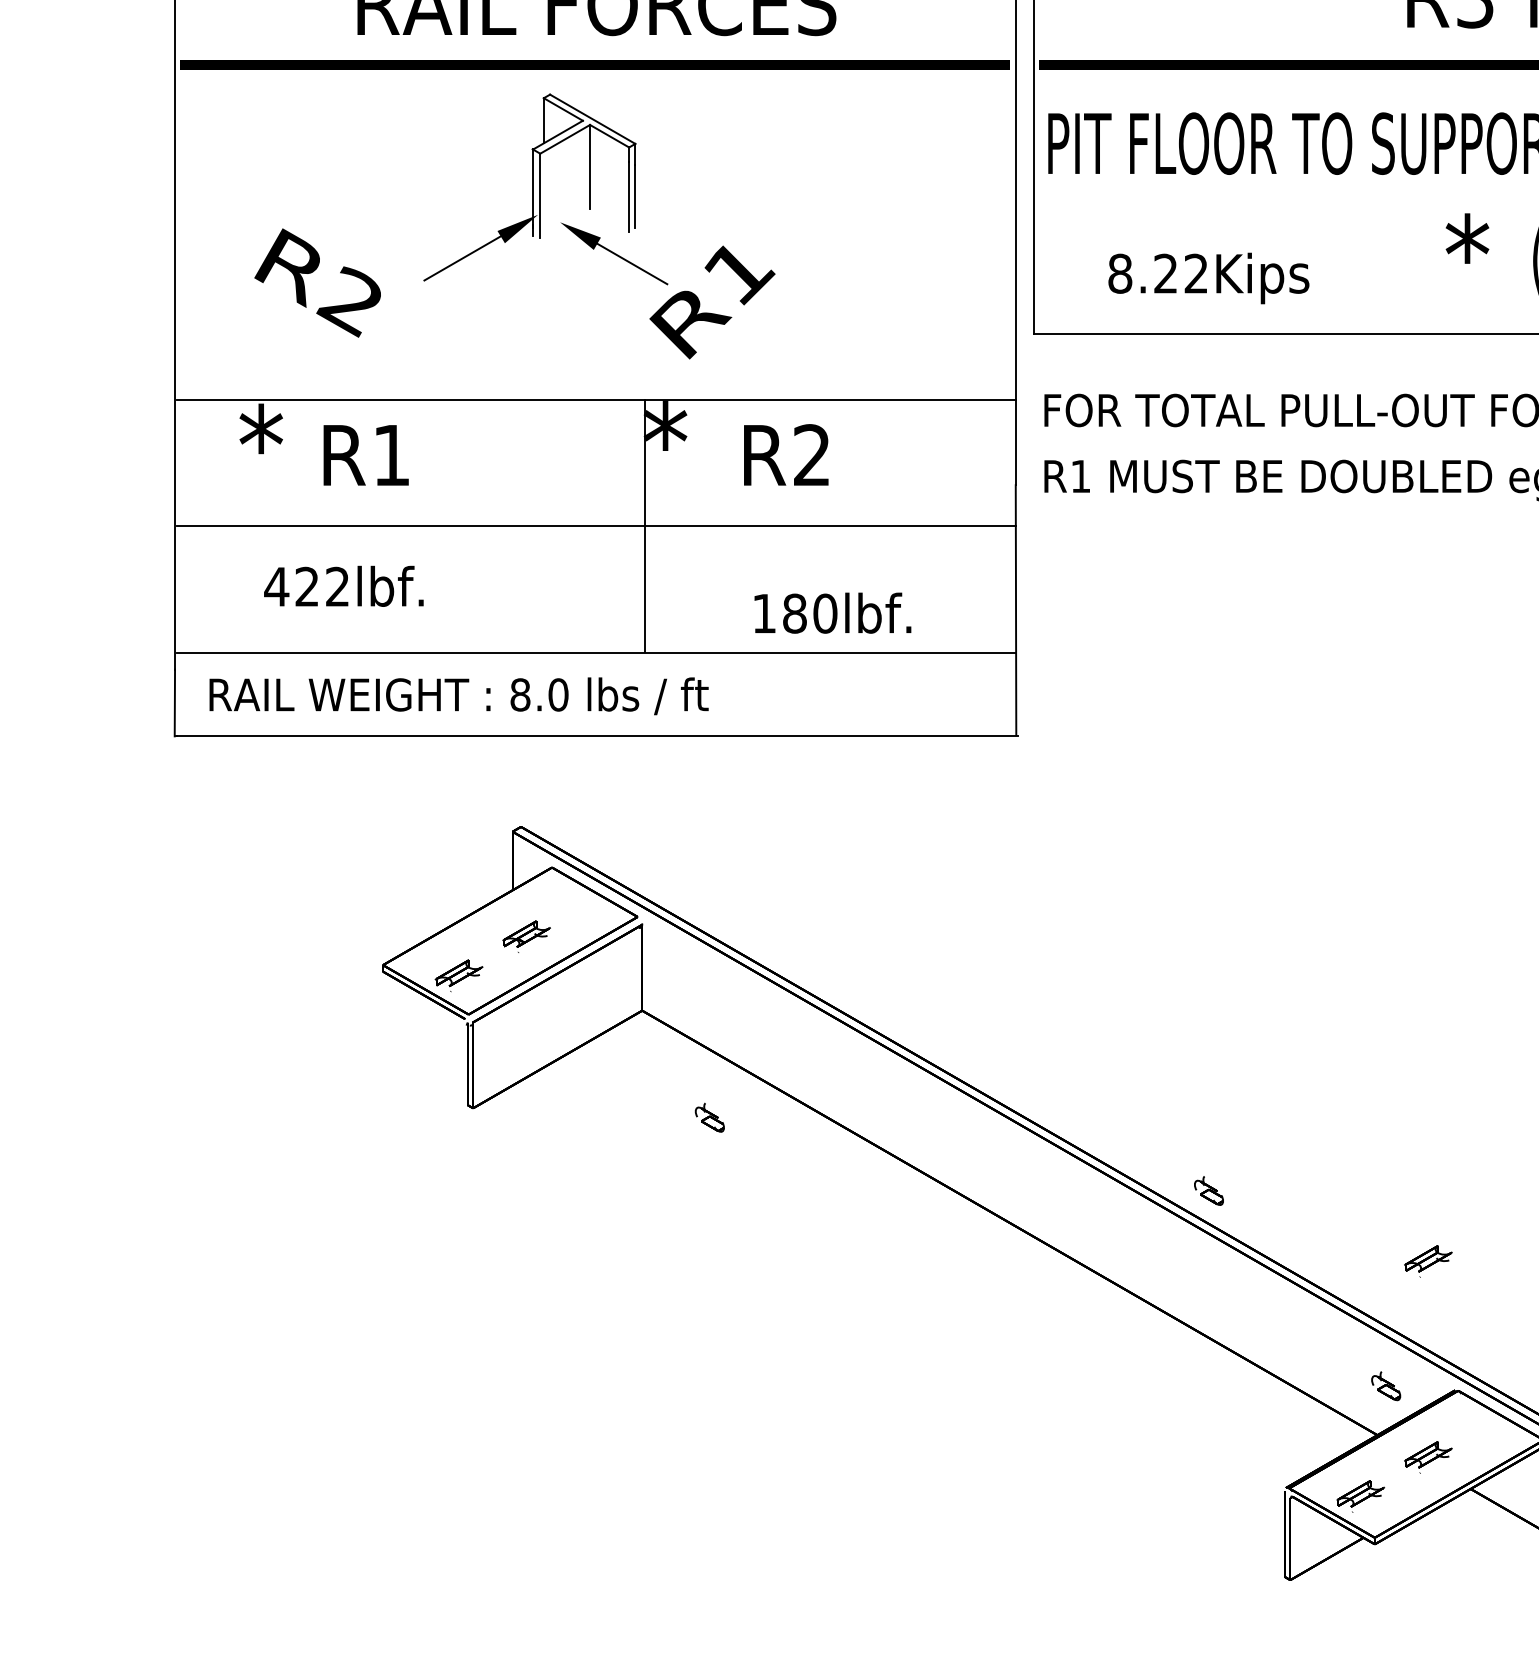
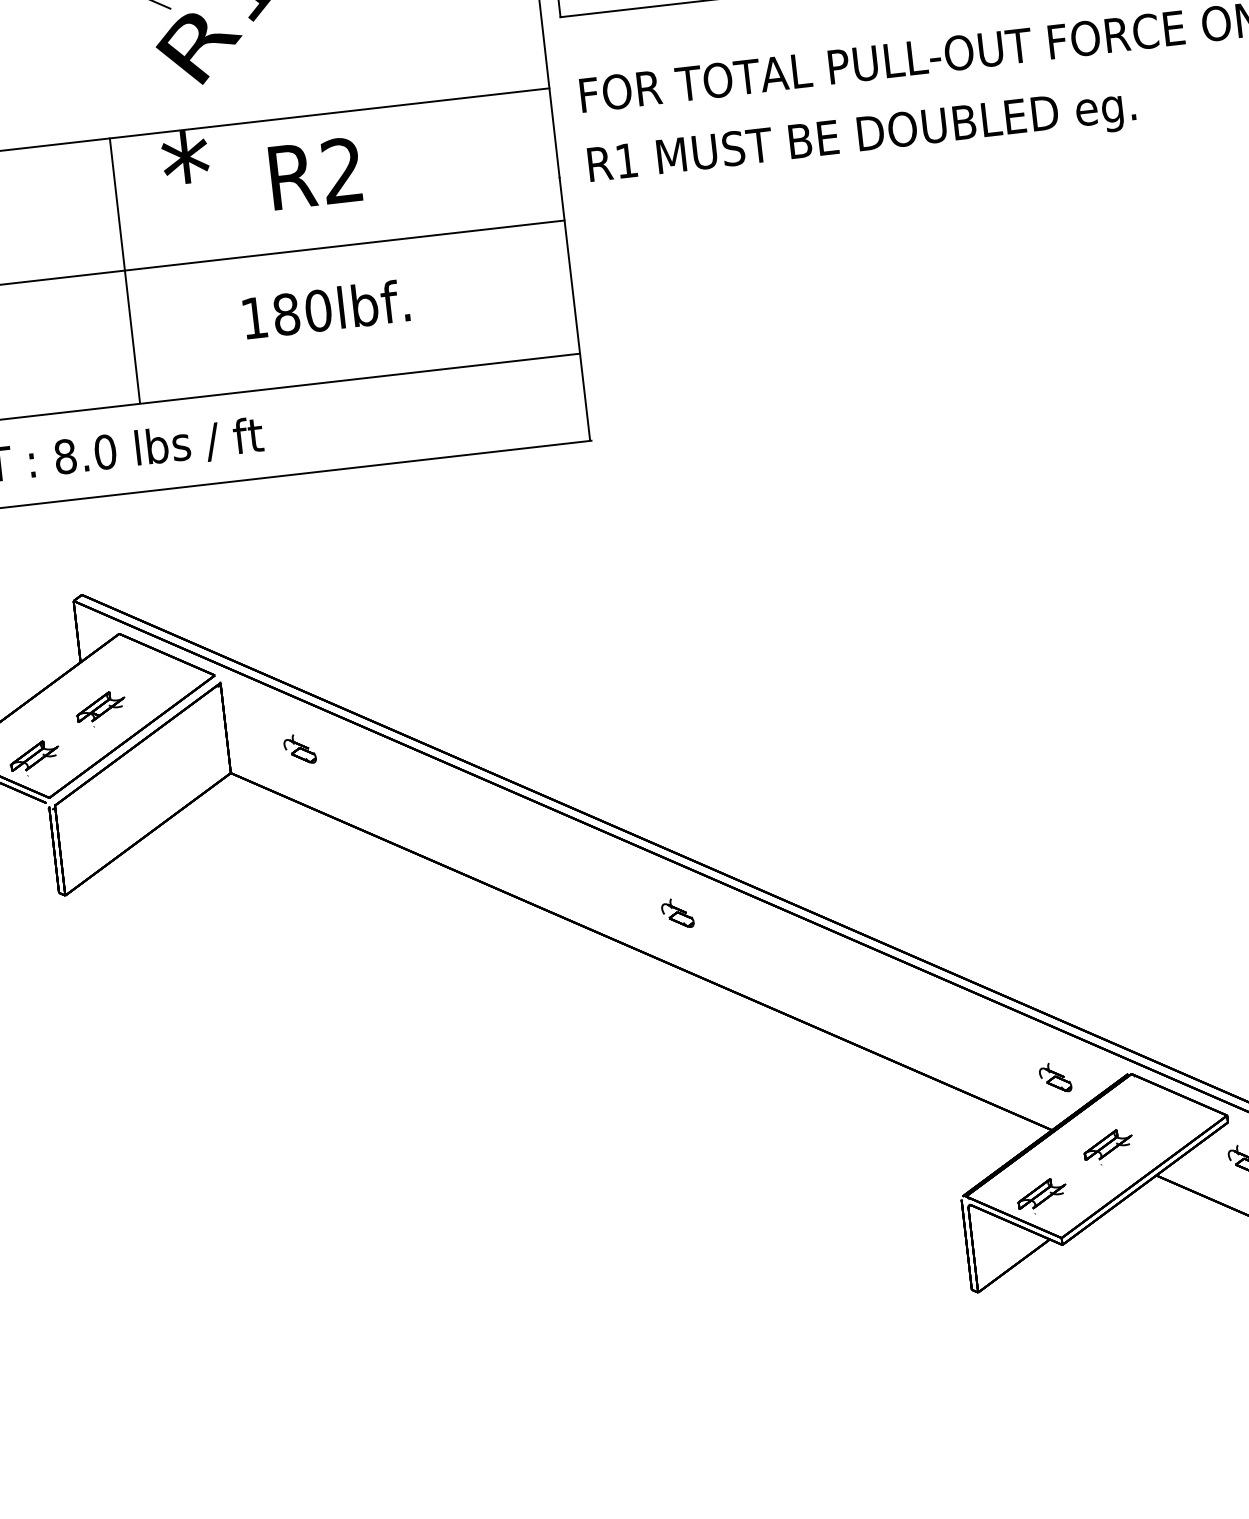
line: (645, 525) -> (124, 270), moved
text: (832, 612) -> (325, 308), moved
part: (709, 1117) -> (299, 749), moved
part: (1208, 1190) -> (677, 913), moved
part: (1428, 1261) -> (1084, 942), removed

